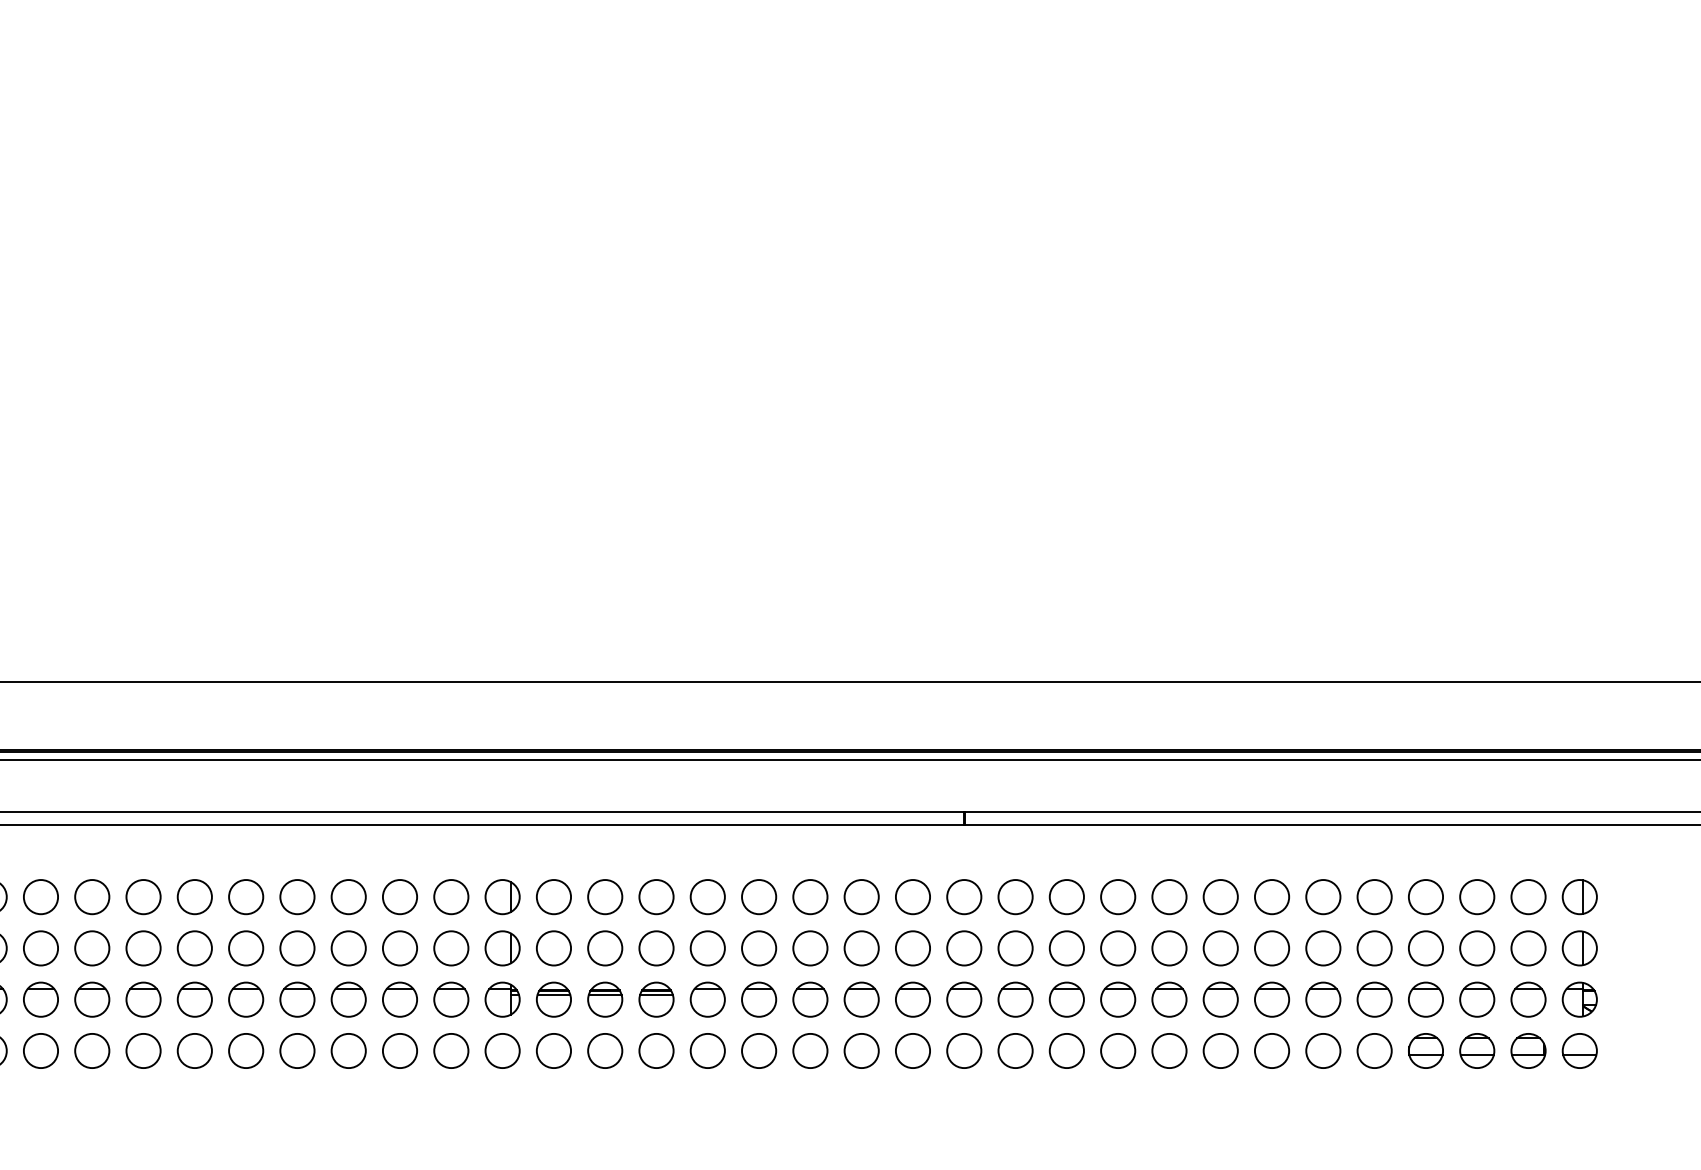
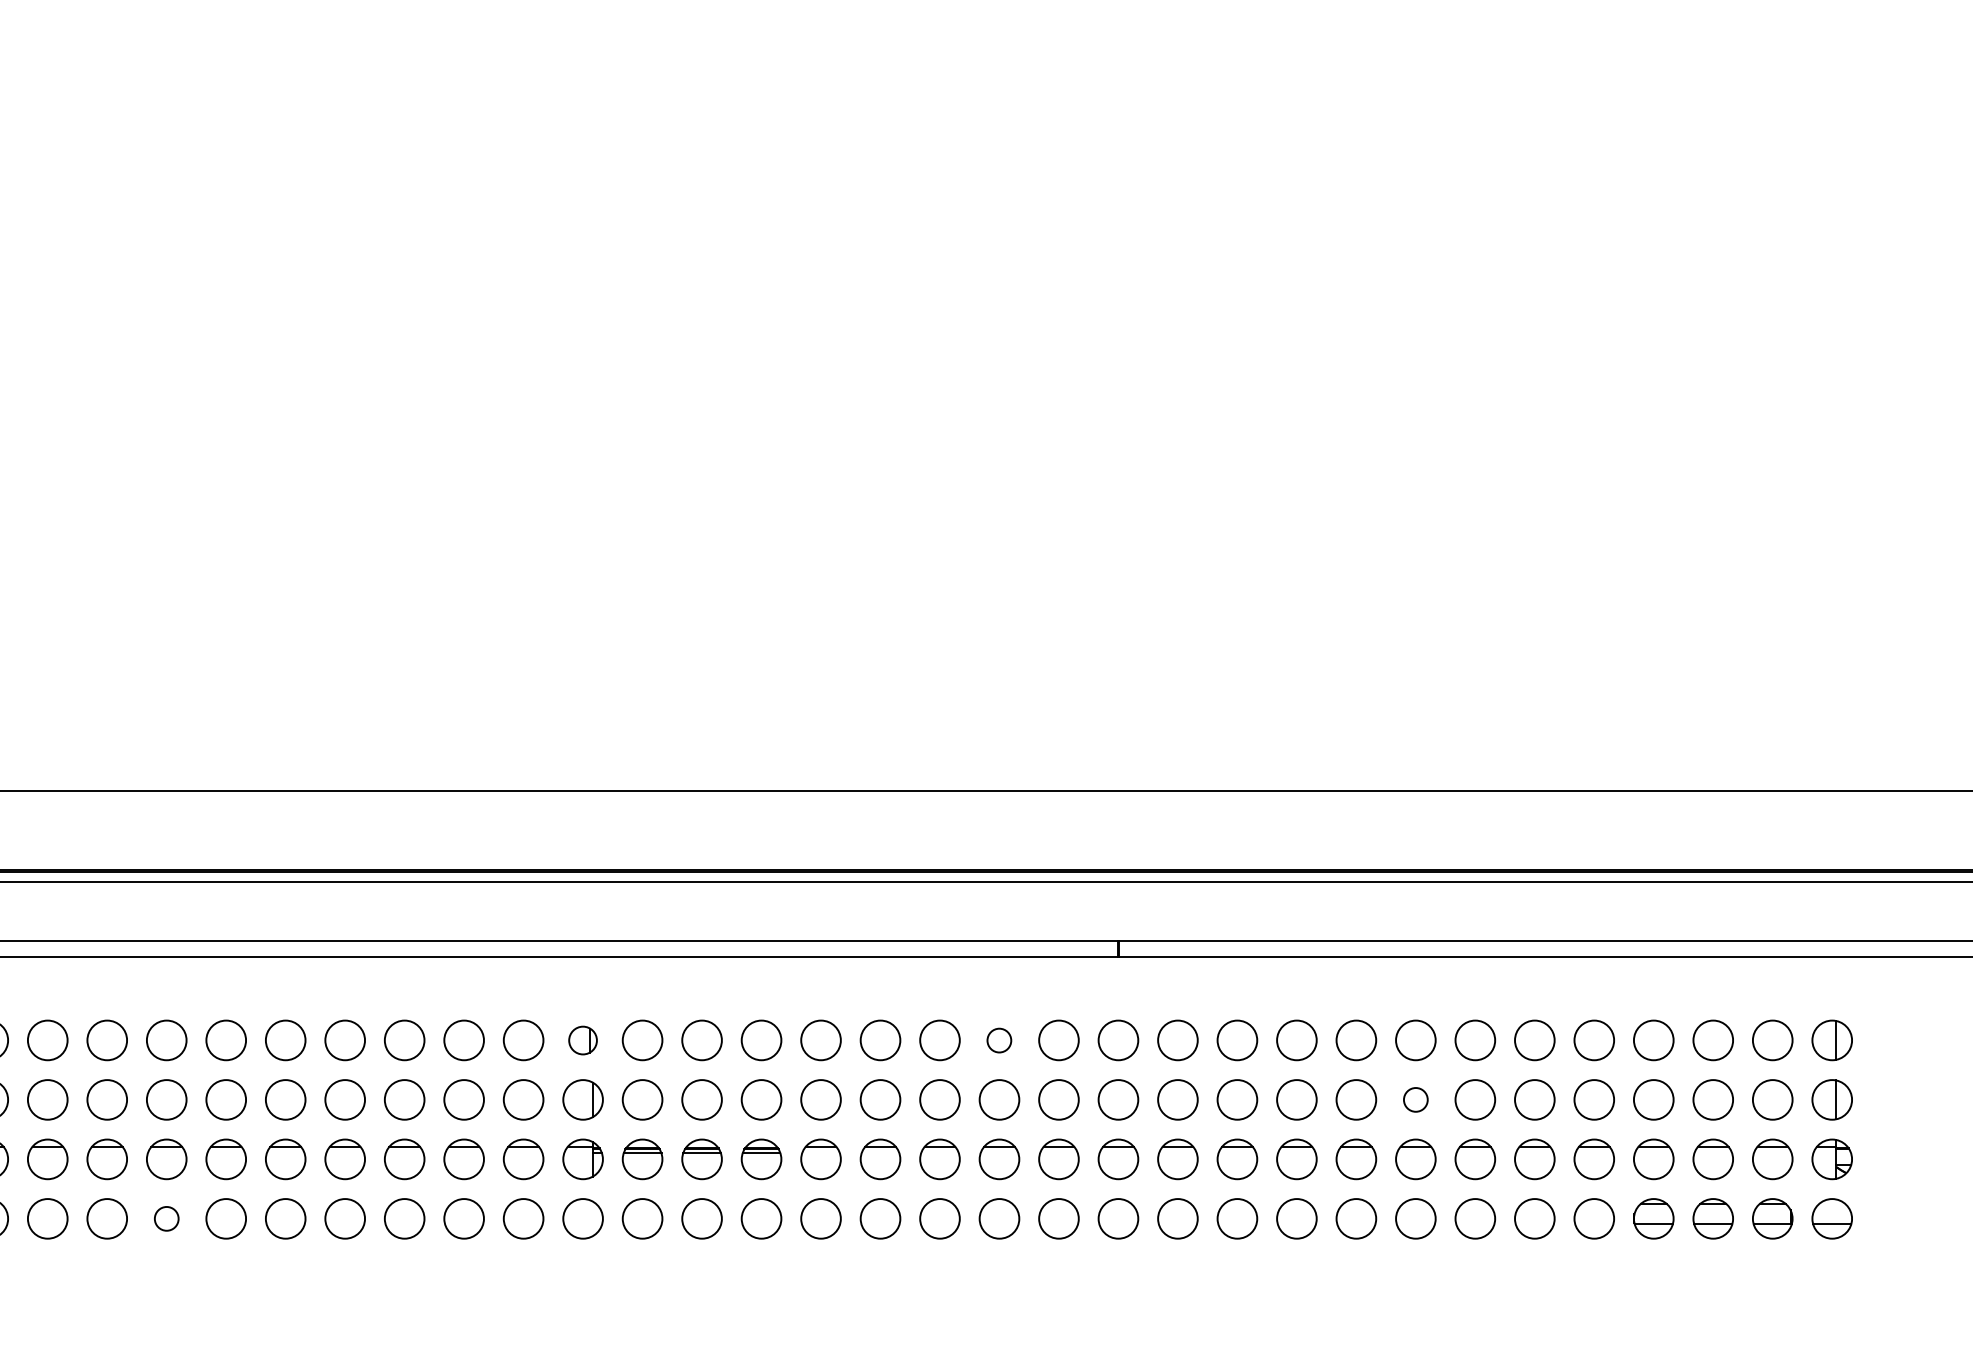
part: (502, 897) -> (582, 1040), size x0.7
circle: (861, 897) -> (999, 1040), size x0.6
circle: (1220, 948) -> (1415, 1100), size x0.6
circle: (143, 1050) -> (166, 1218), size x0.6

